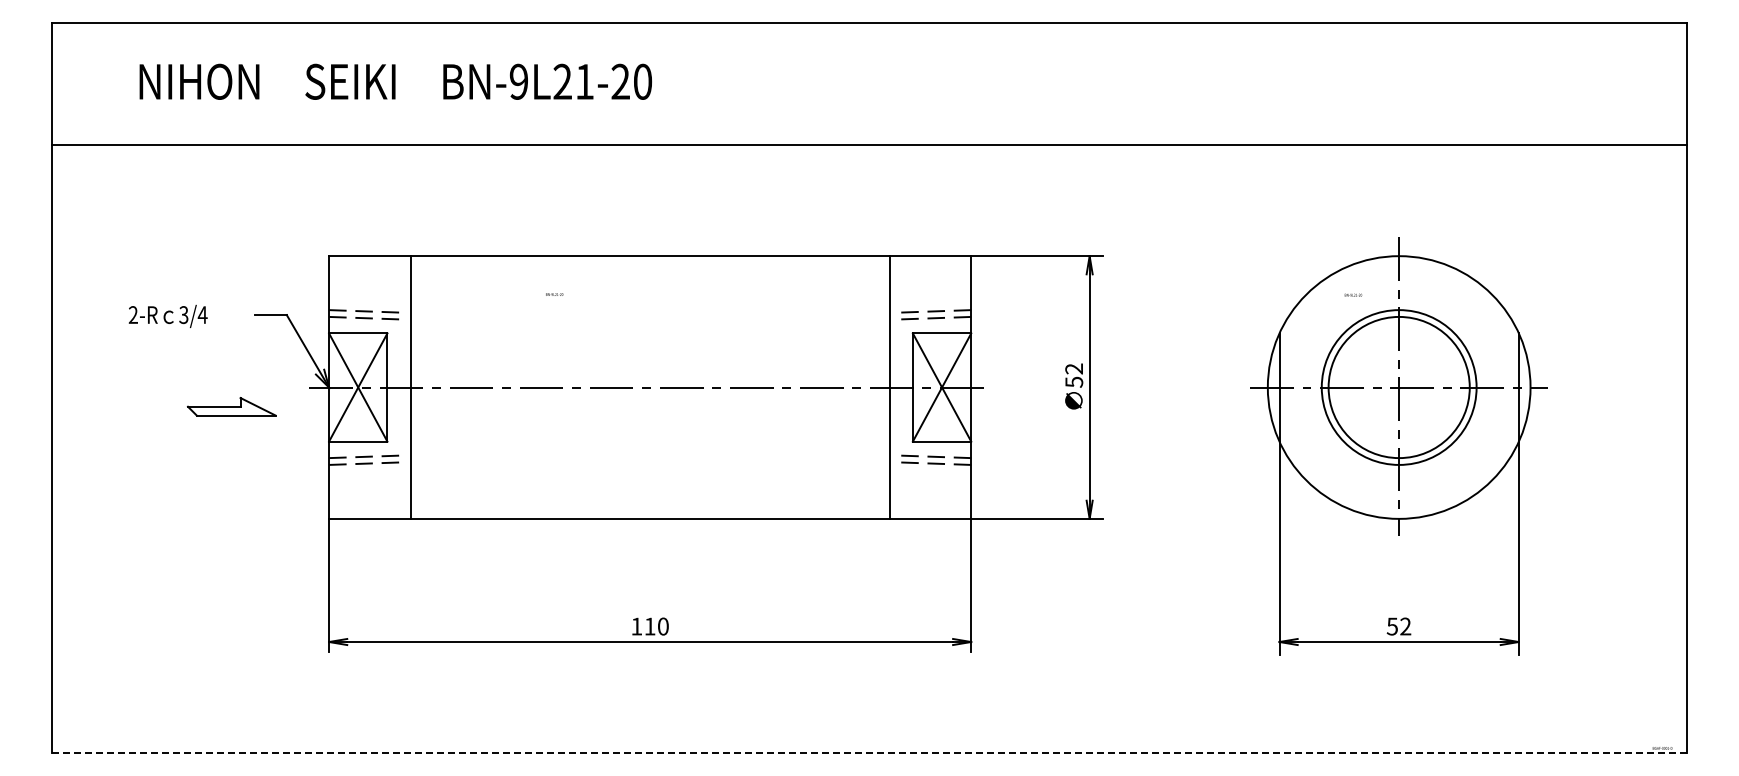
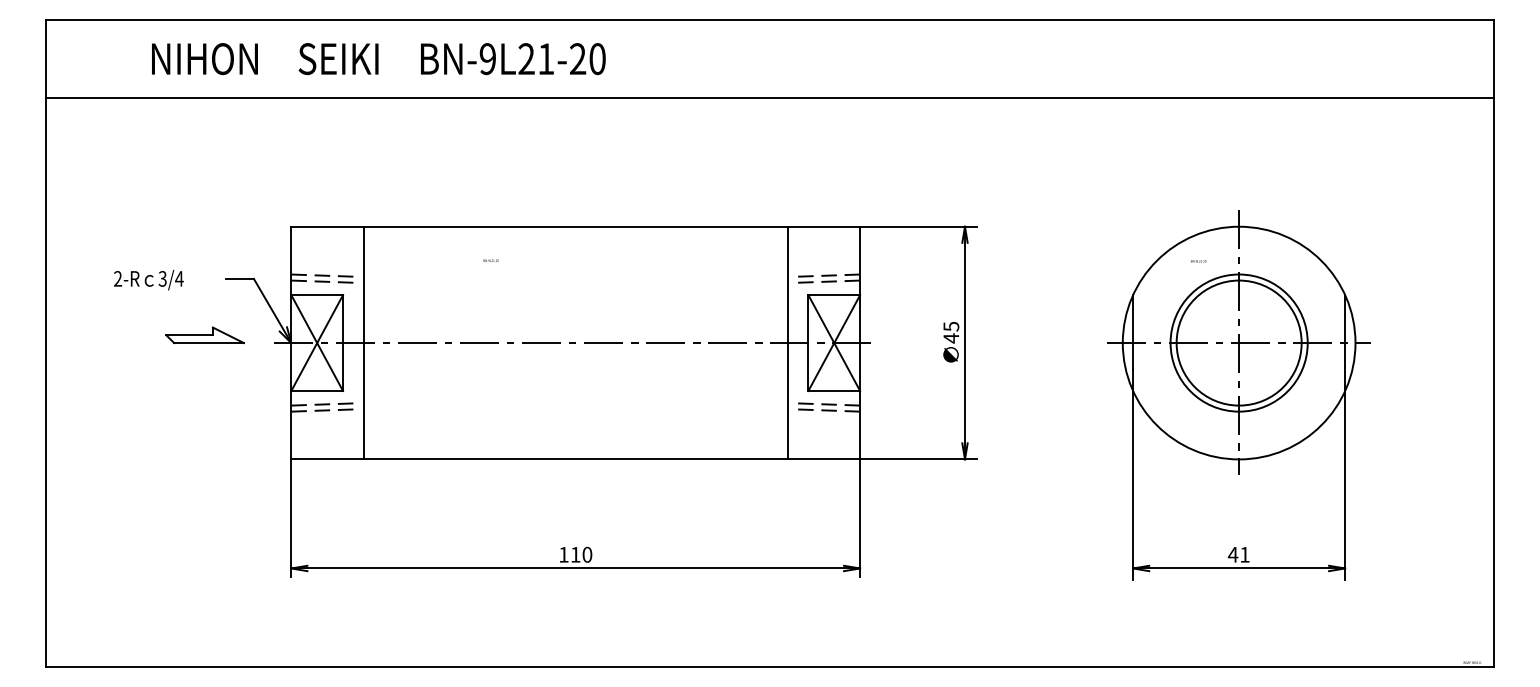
text: (395, 81) -> (378, 58), moved
line: (869, 144) -> (770, 97), moved
text: (1074, 375) -> (951, 332), 52 -> 45
part: (231, 406) -> (204, 335), moved
text: (1398, 626) -> (1238, 554), 52 -> 41
line: (870, 752) -> (770, 666), dashed -> solid

